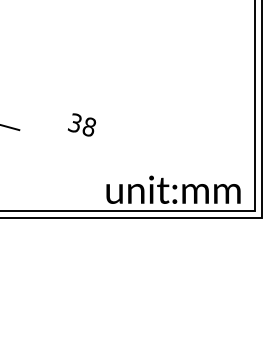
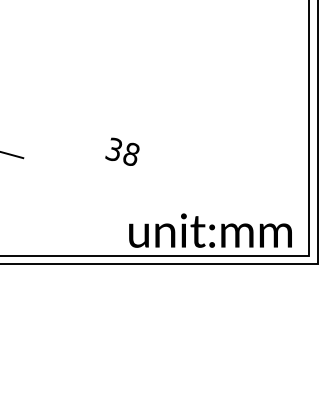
text: (81, 124) -> (121, 151), moved

